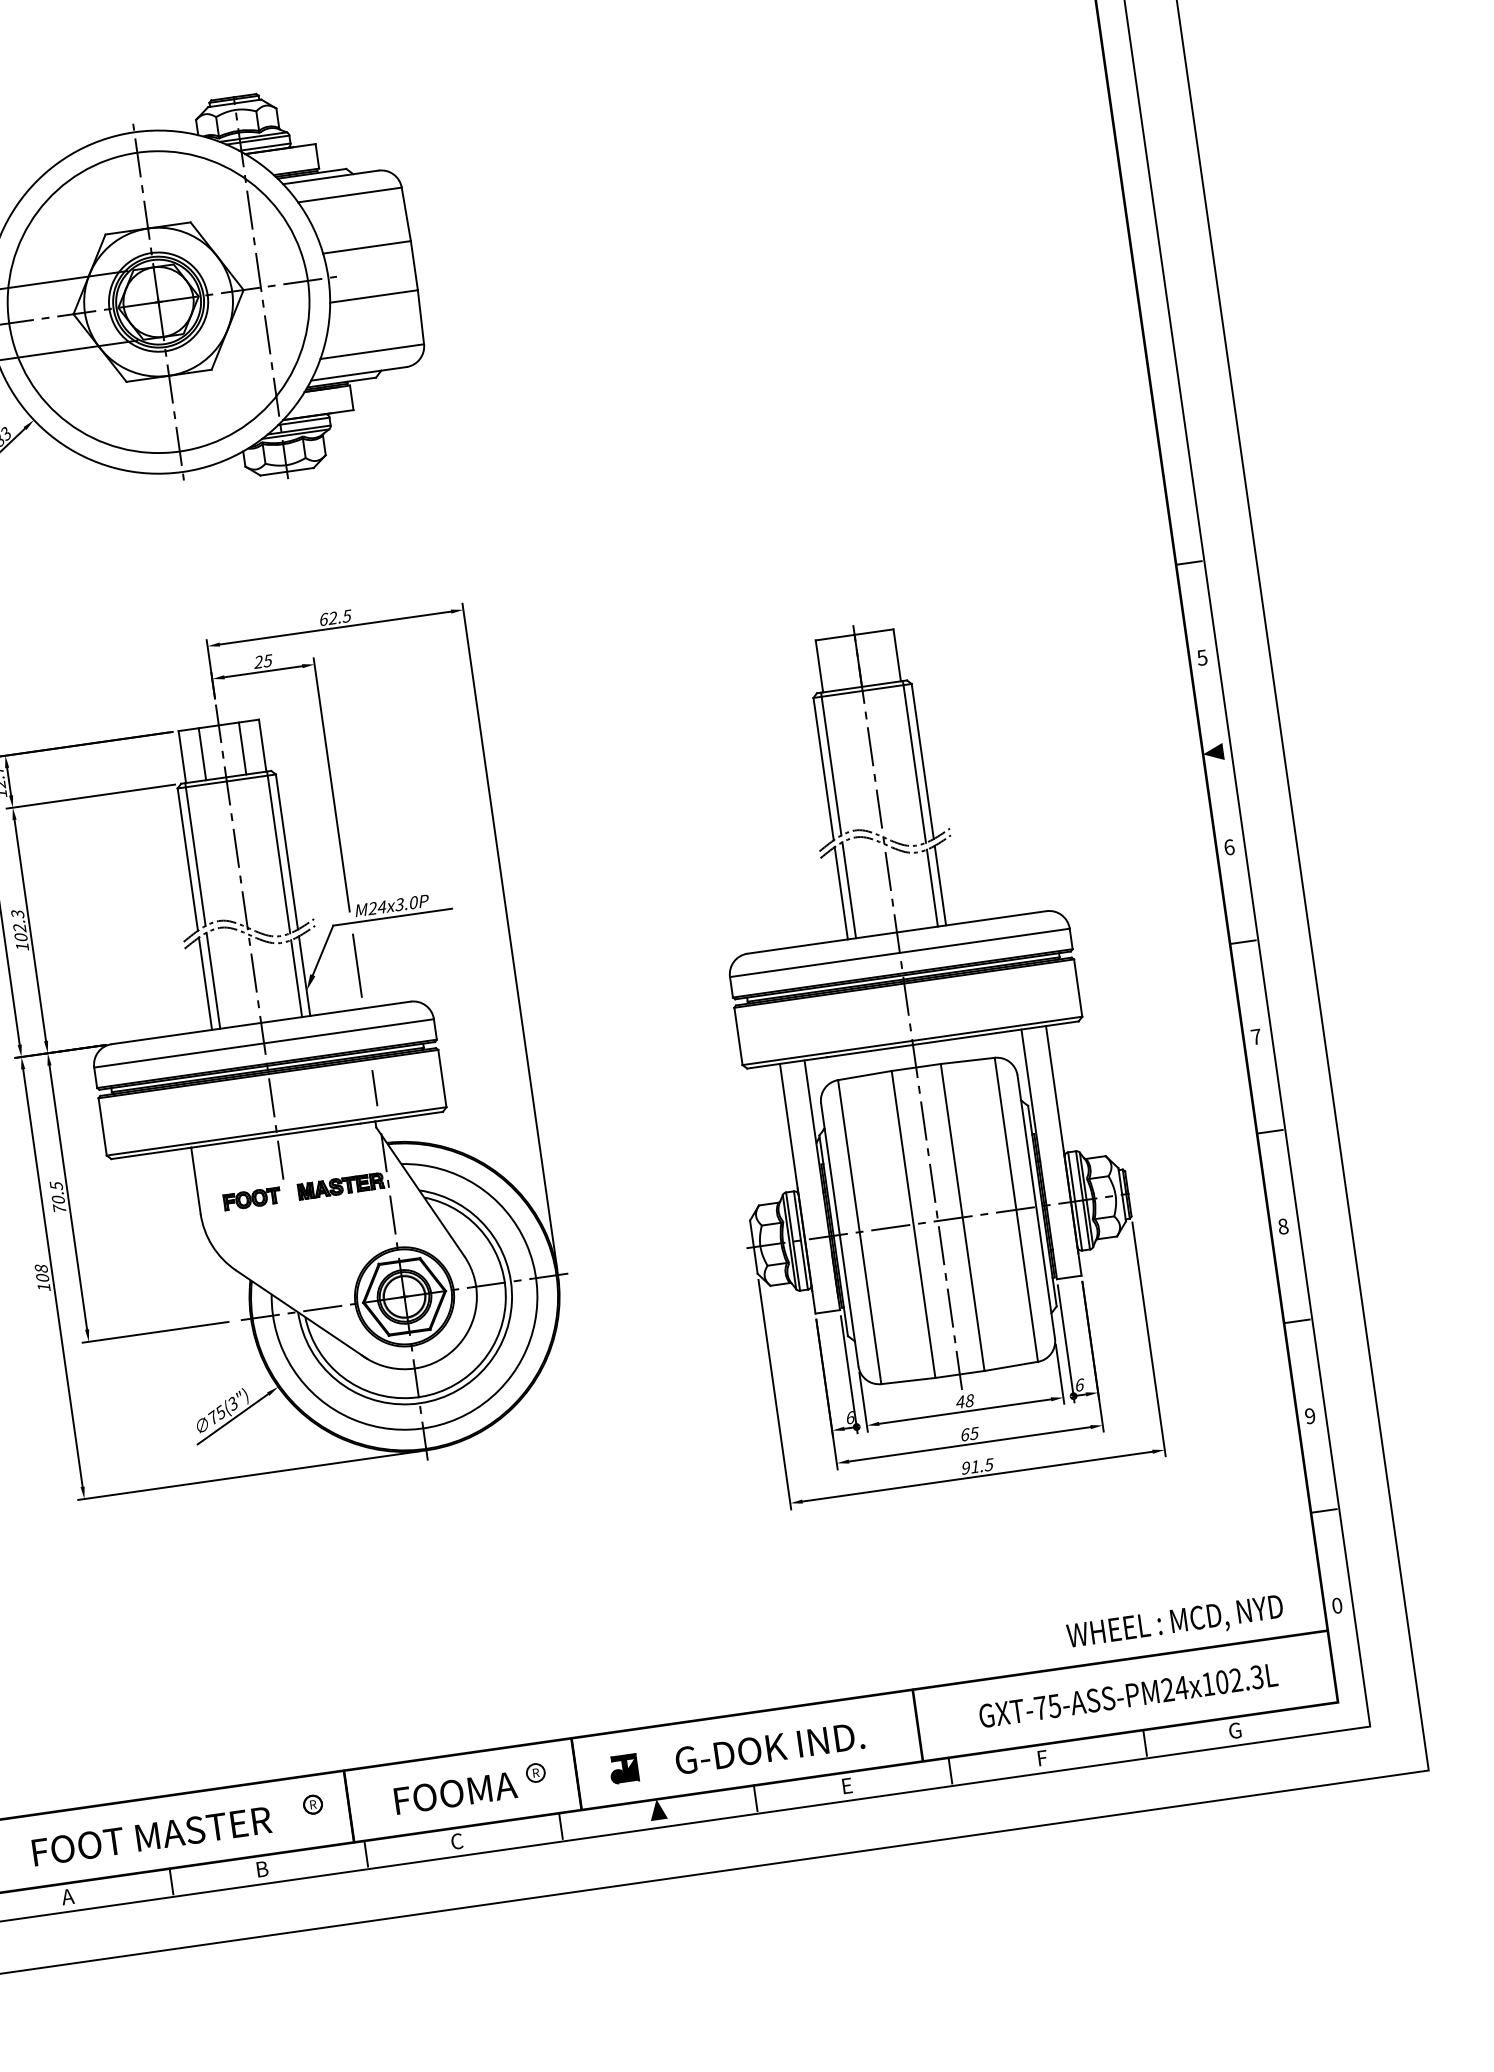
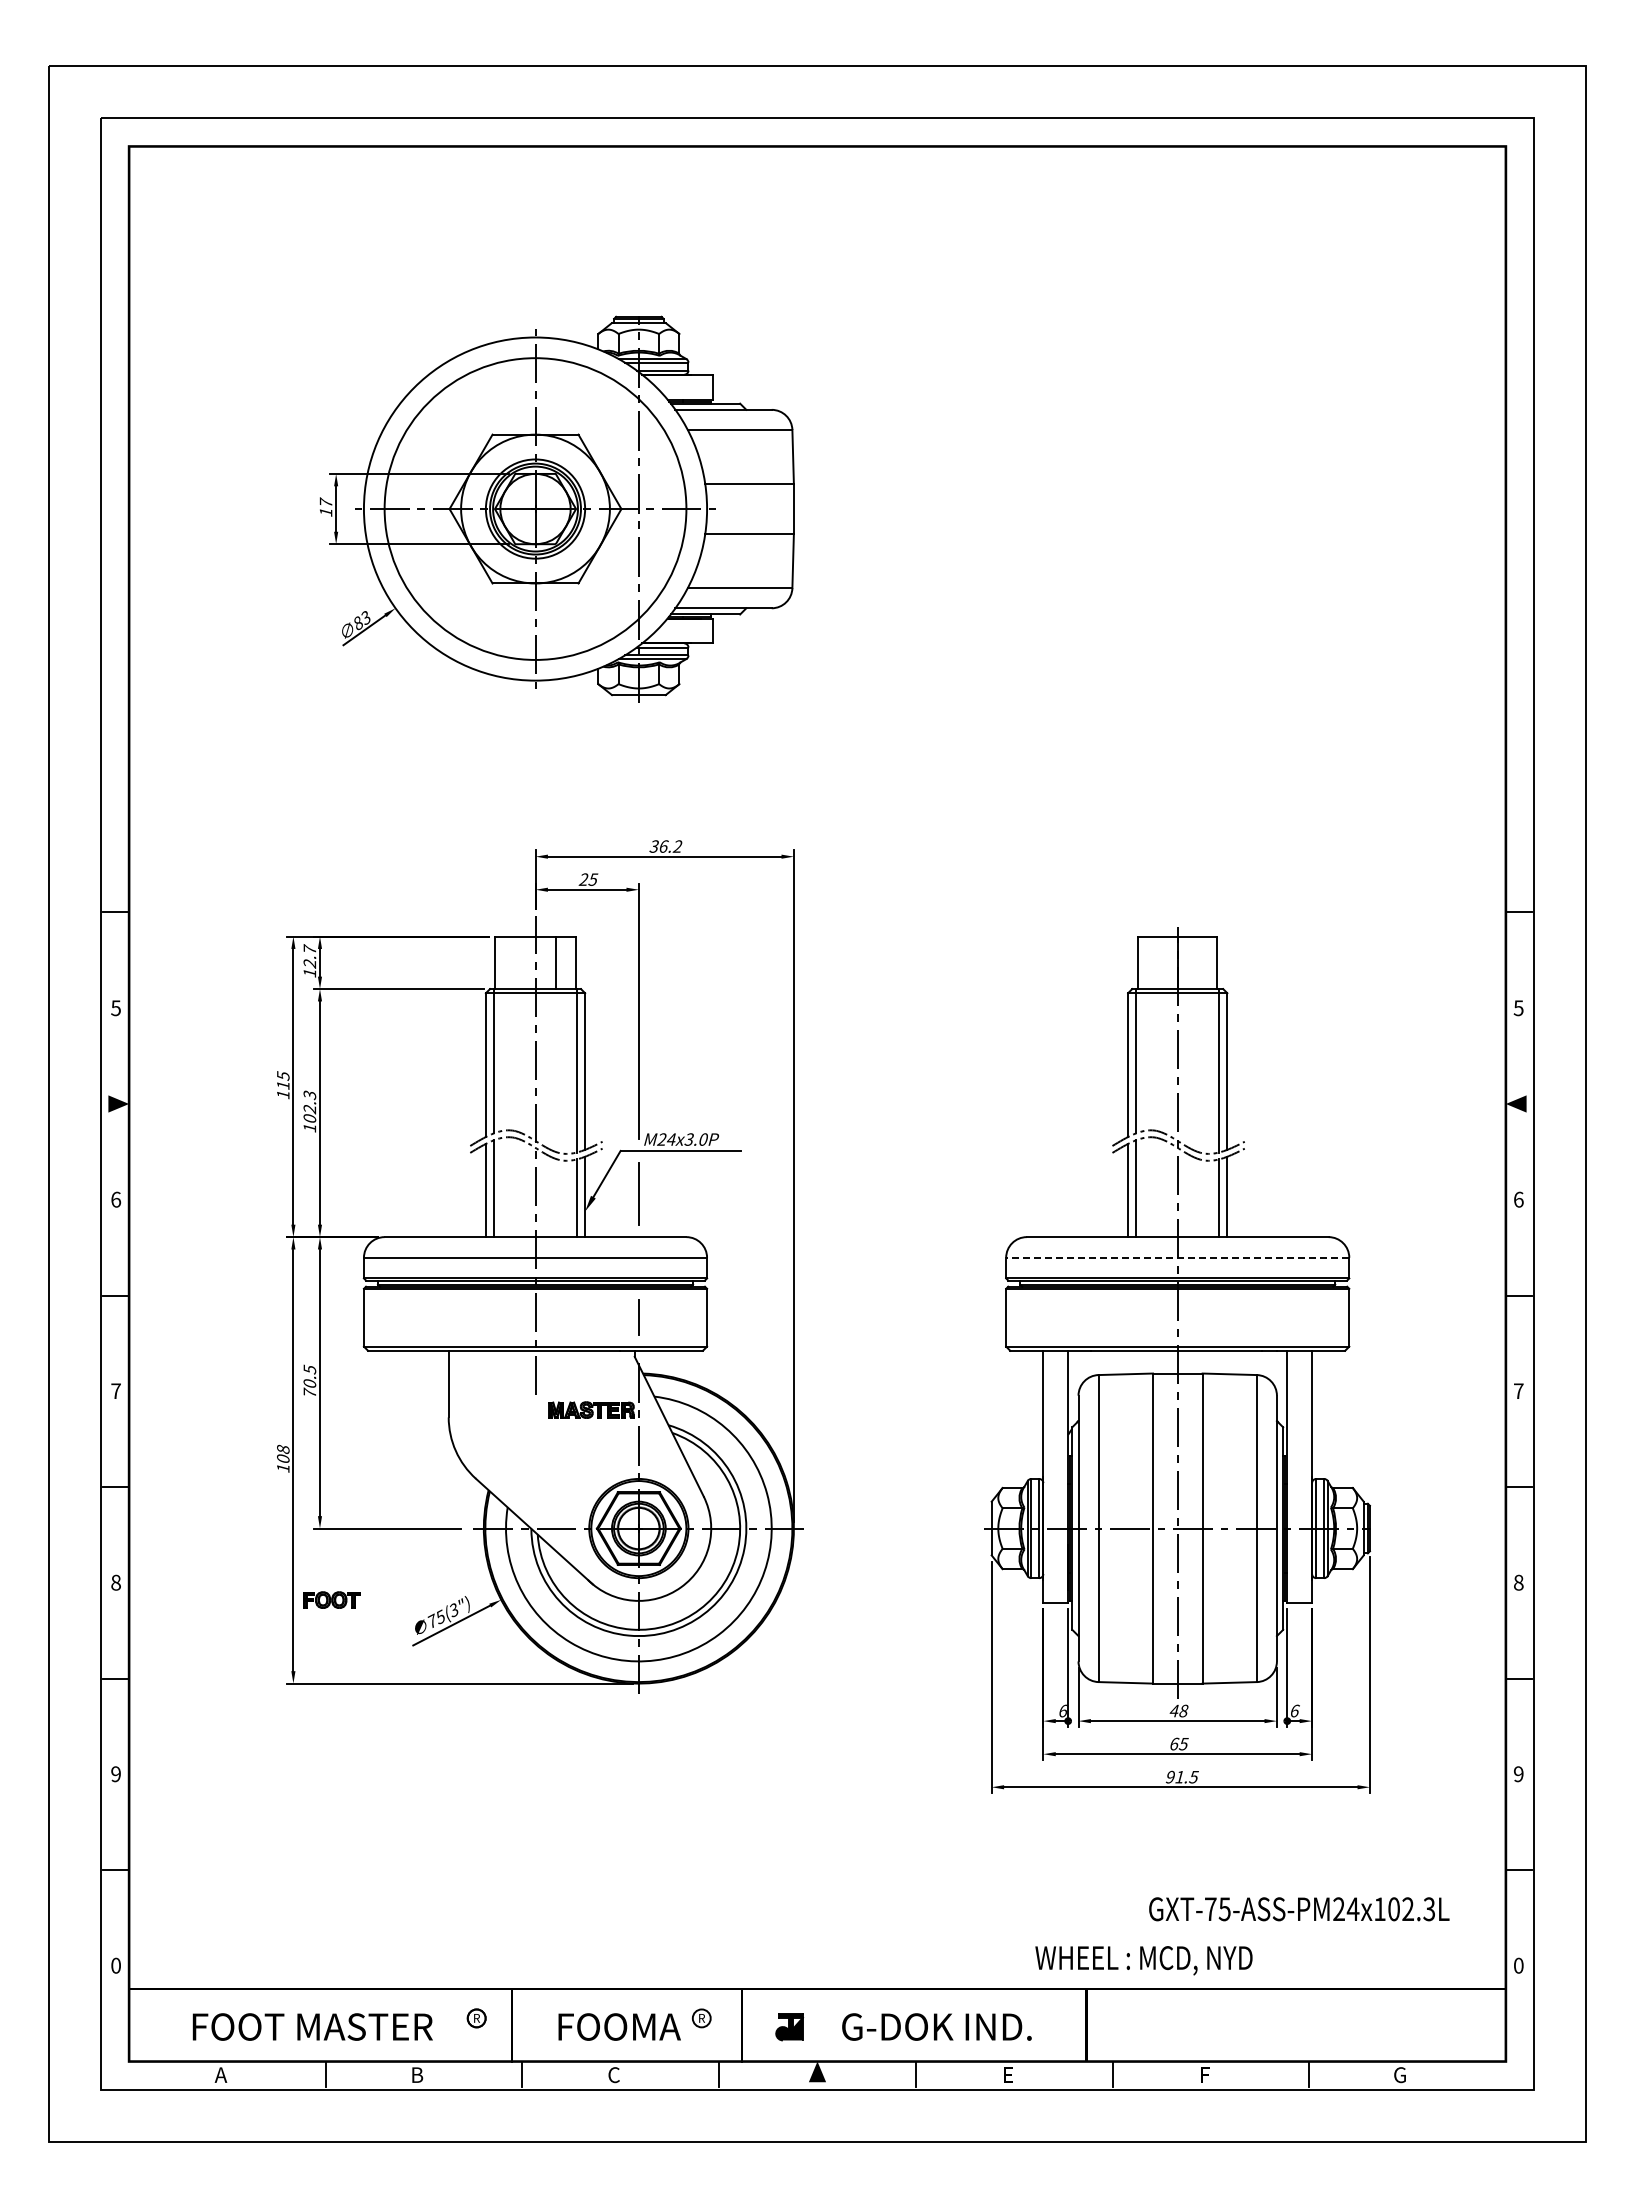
text: (334, 617) -> (665, 846), 62.5 -> 36.2
line: (202, 753) -> (515, 962), removed
line: (899, 952) -> (1177, 1257), solid -> dashed
part: (251, 1198) -> (331, 1599), moved
text: (1174, 1623) -> (1143, 1960), moved
text: (1128, 1695) -> (1299, 1909), moved

